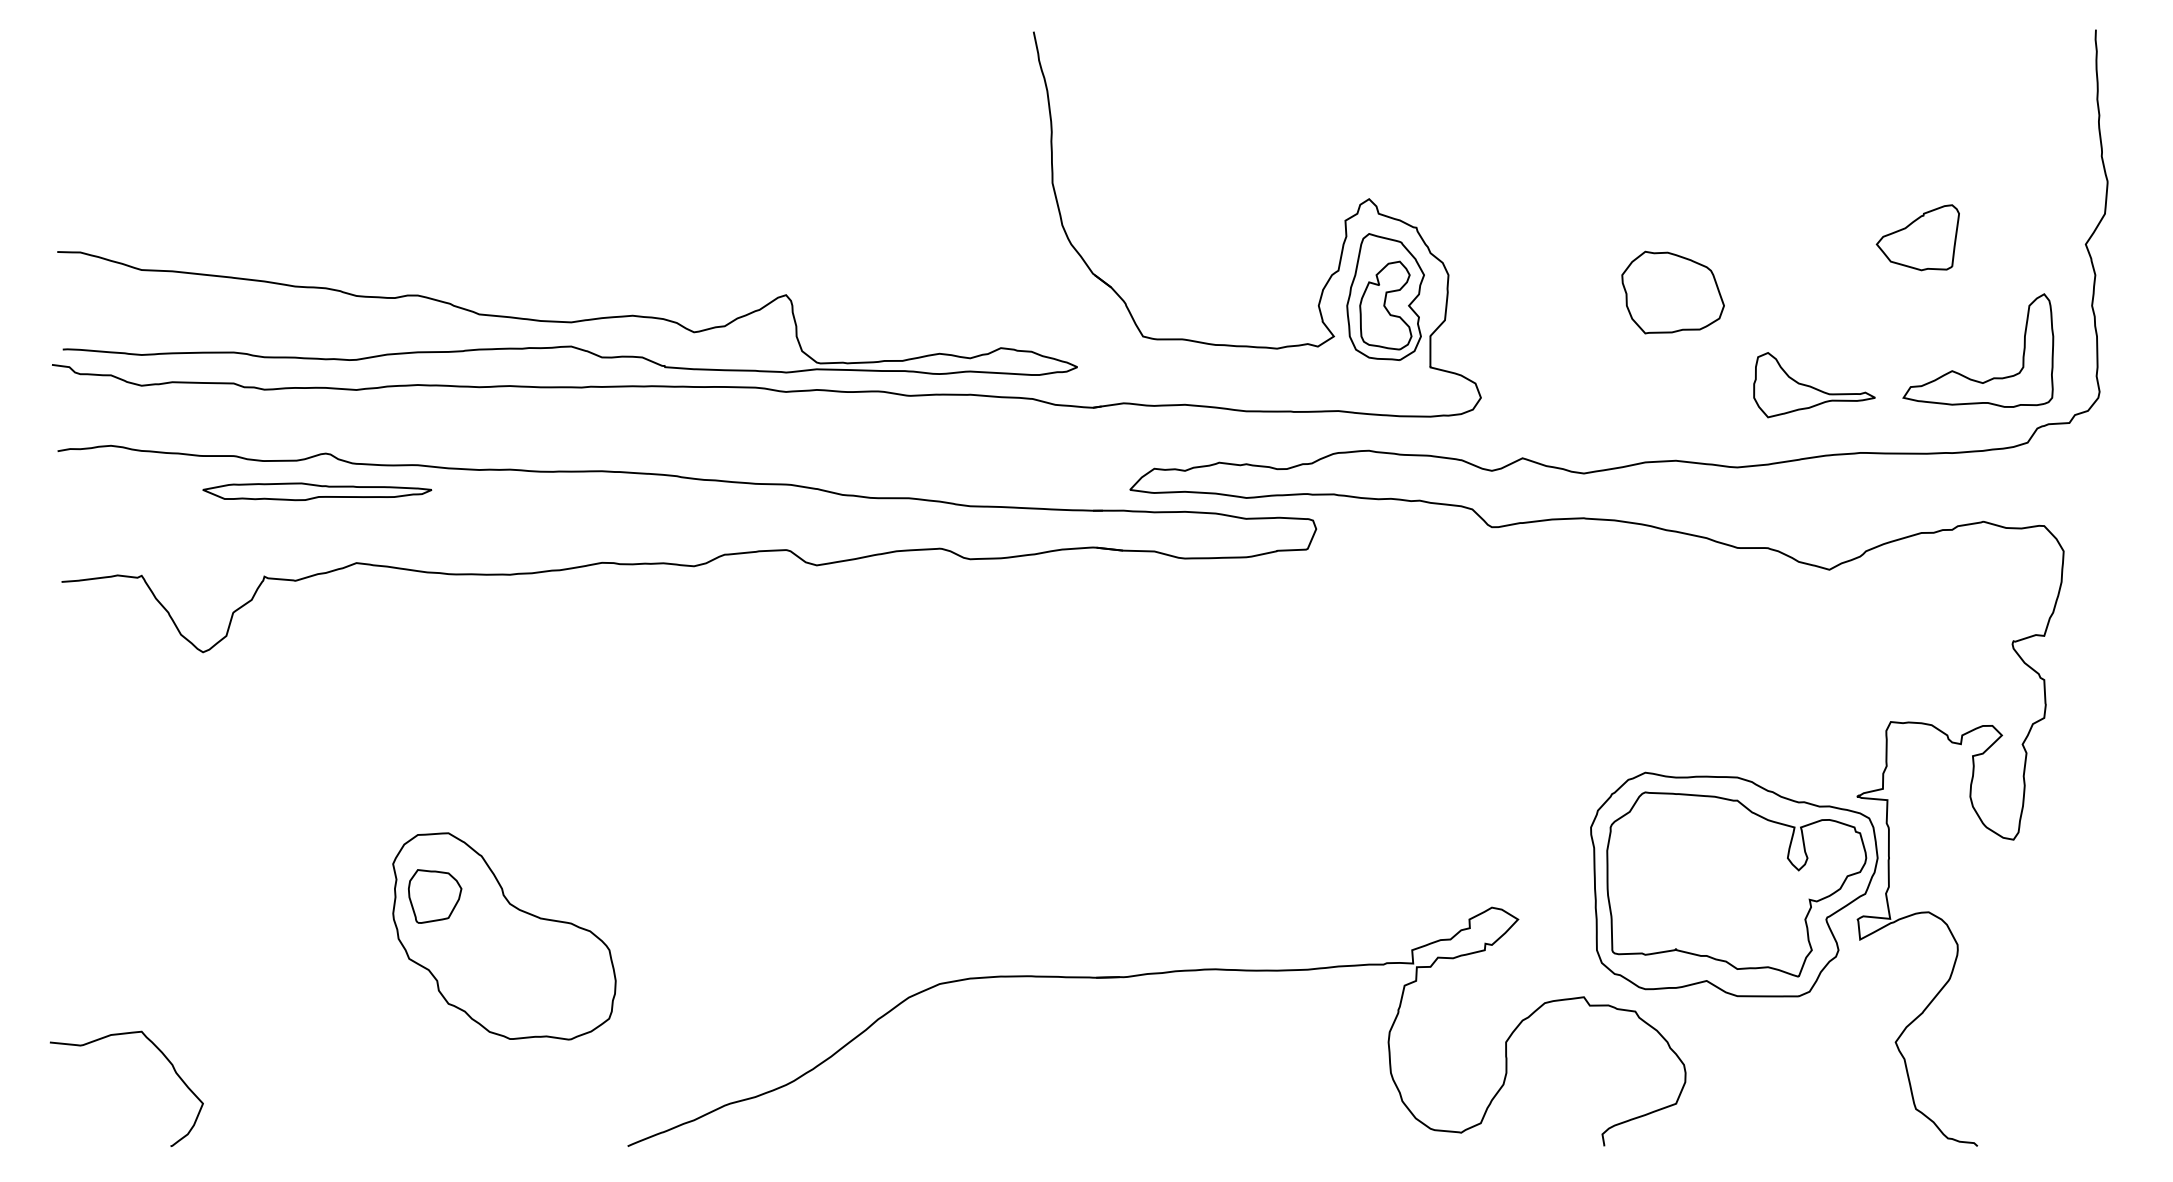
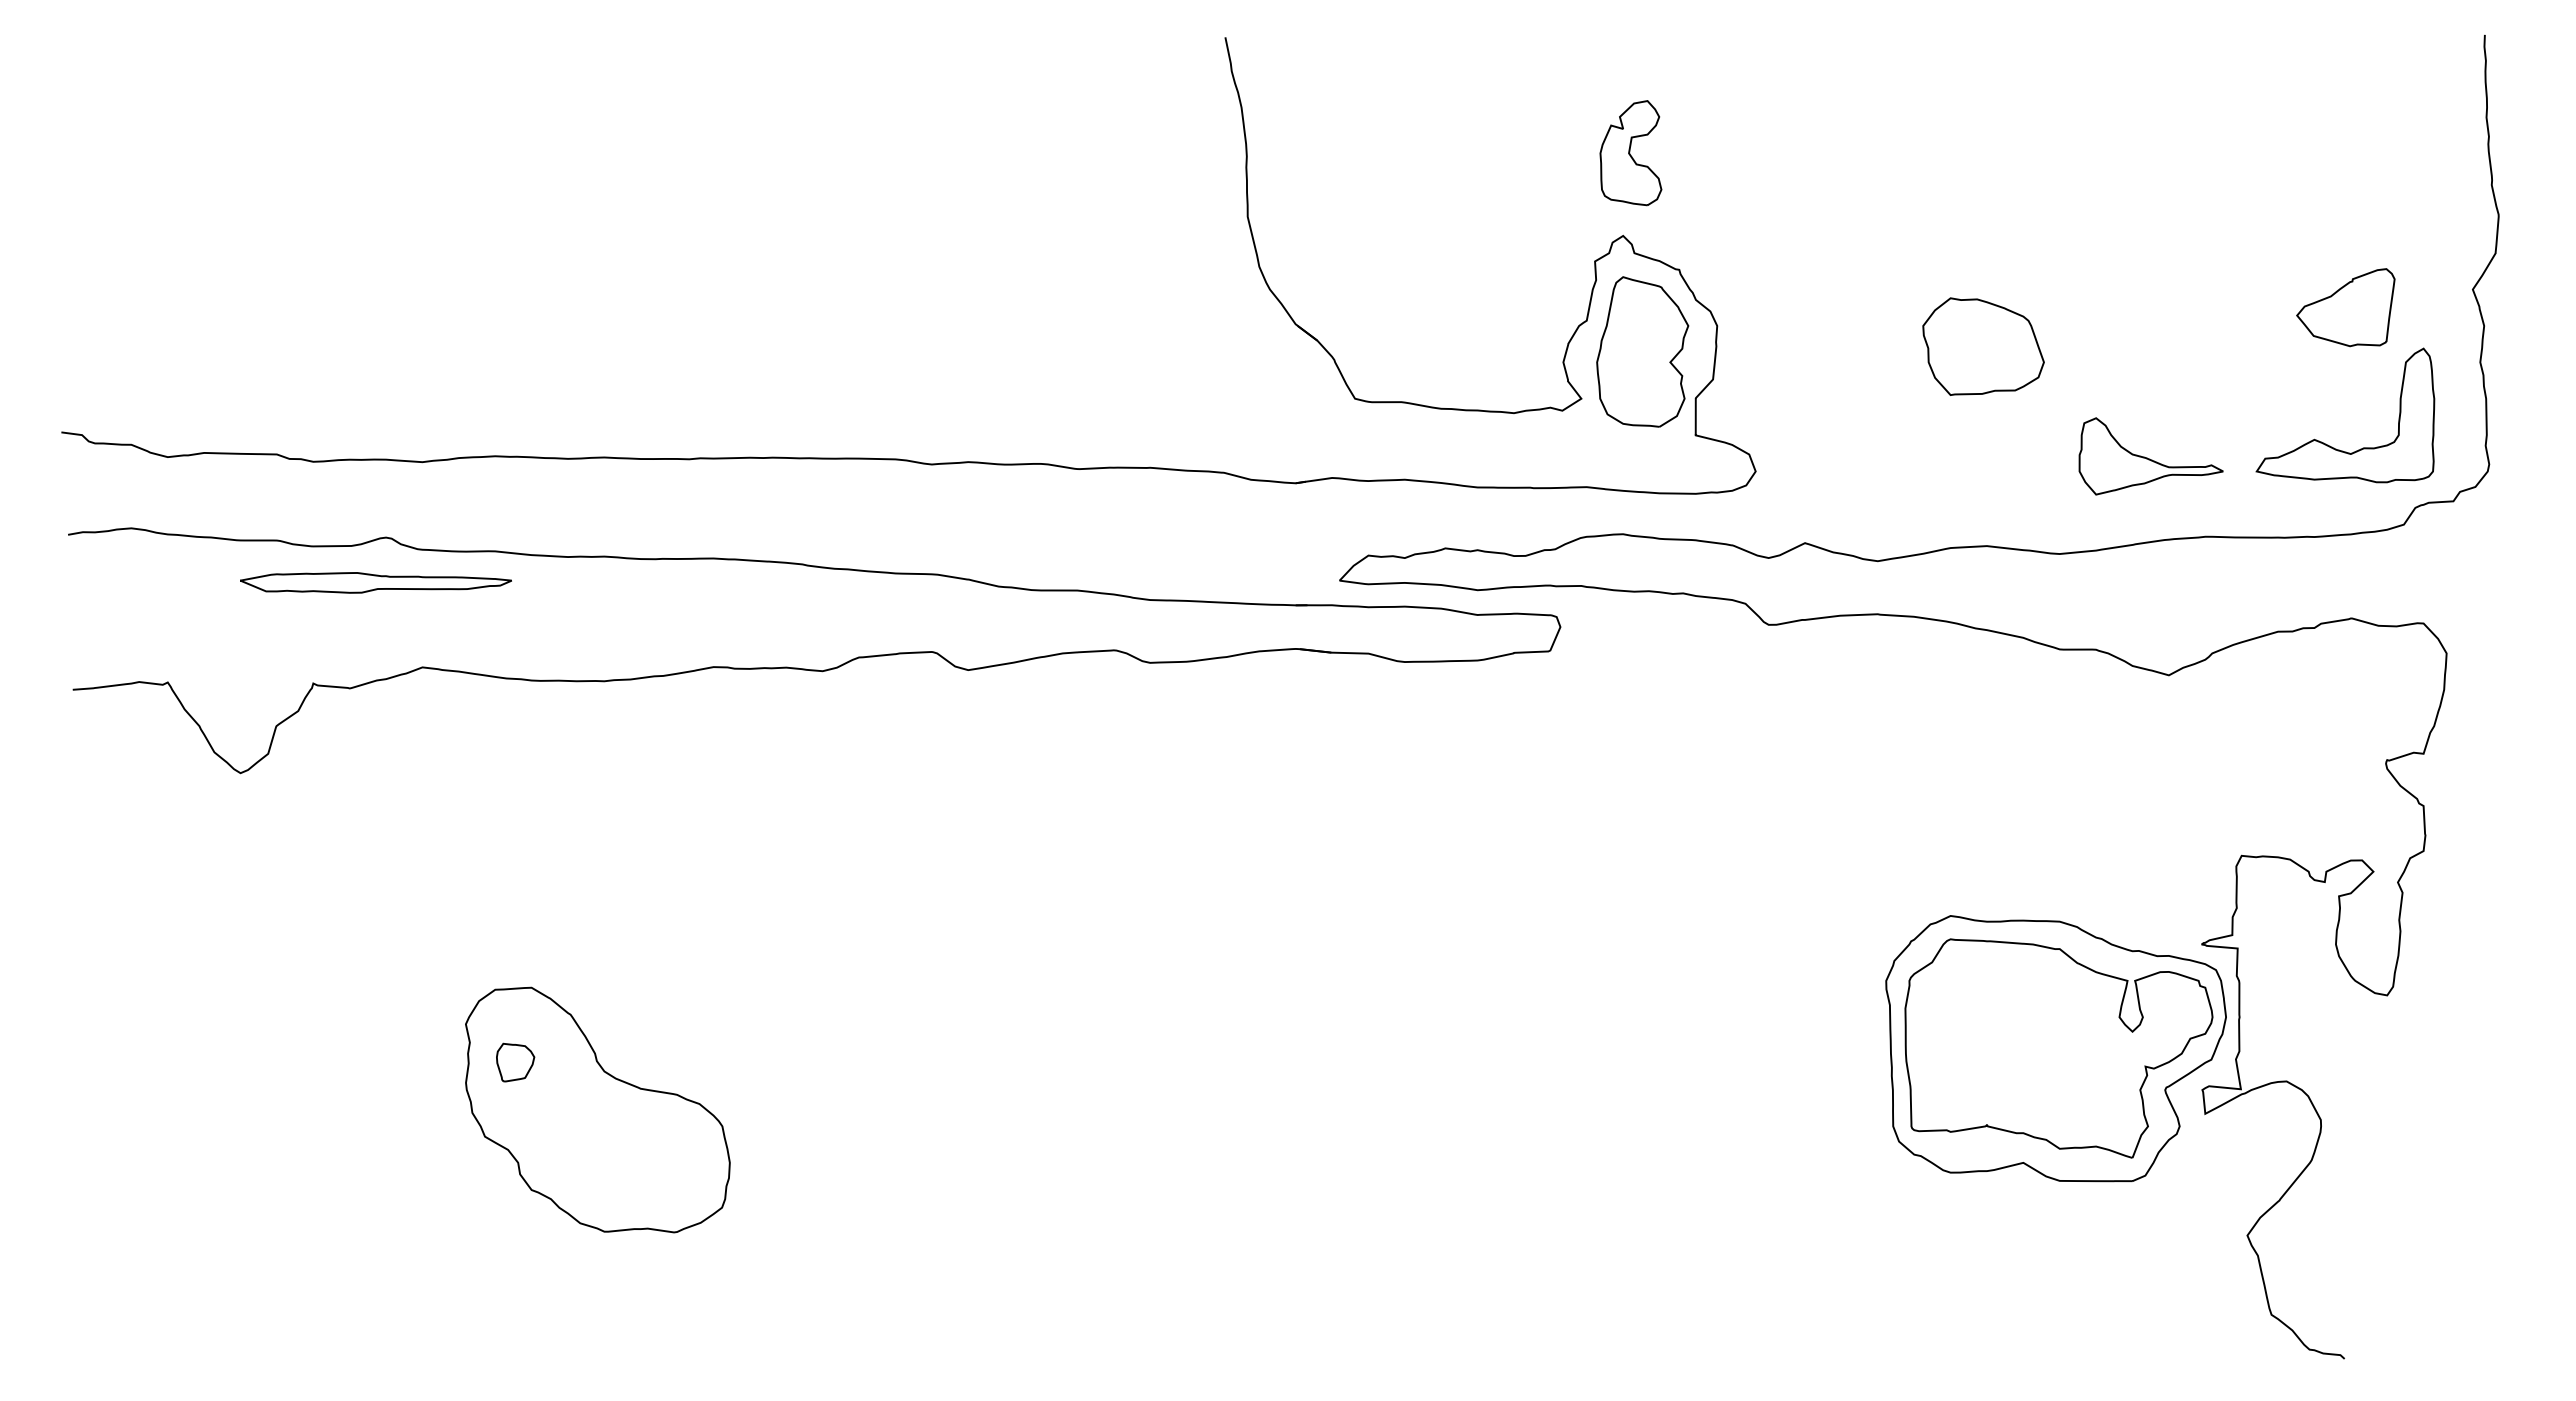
part: (1917, 237) -> (2345, 307), moved
part: (1385, 305) -> (1630, 153), moved
curve: (567, 321) -> (672, 380), removed
part: (434, 896) -> (515, 1062), size x0.6
part: (1152, 974) -> (1366, 1155), removed
curve: (163, 1055) -> (193, 1251), removed

